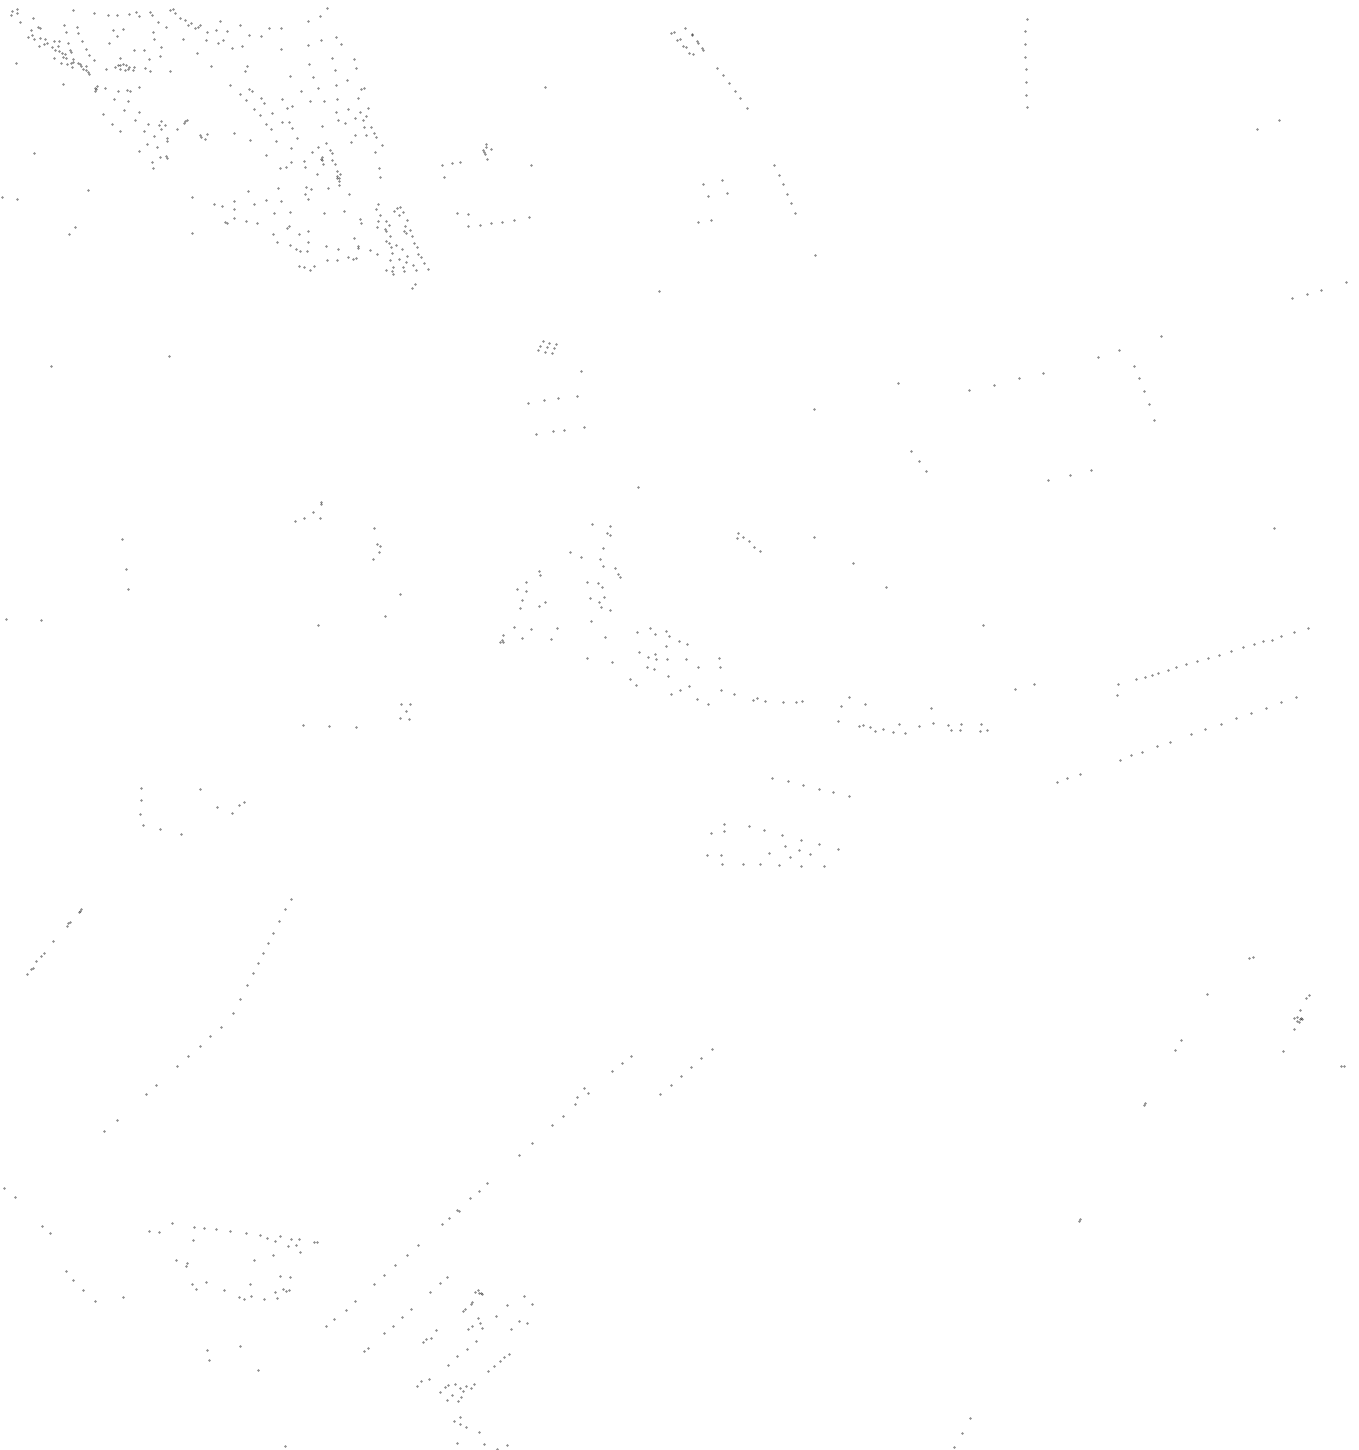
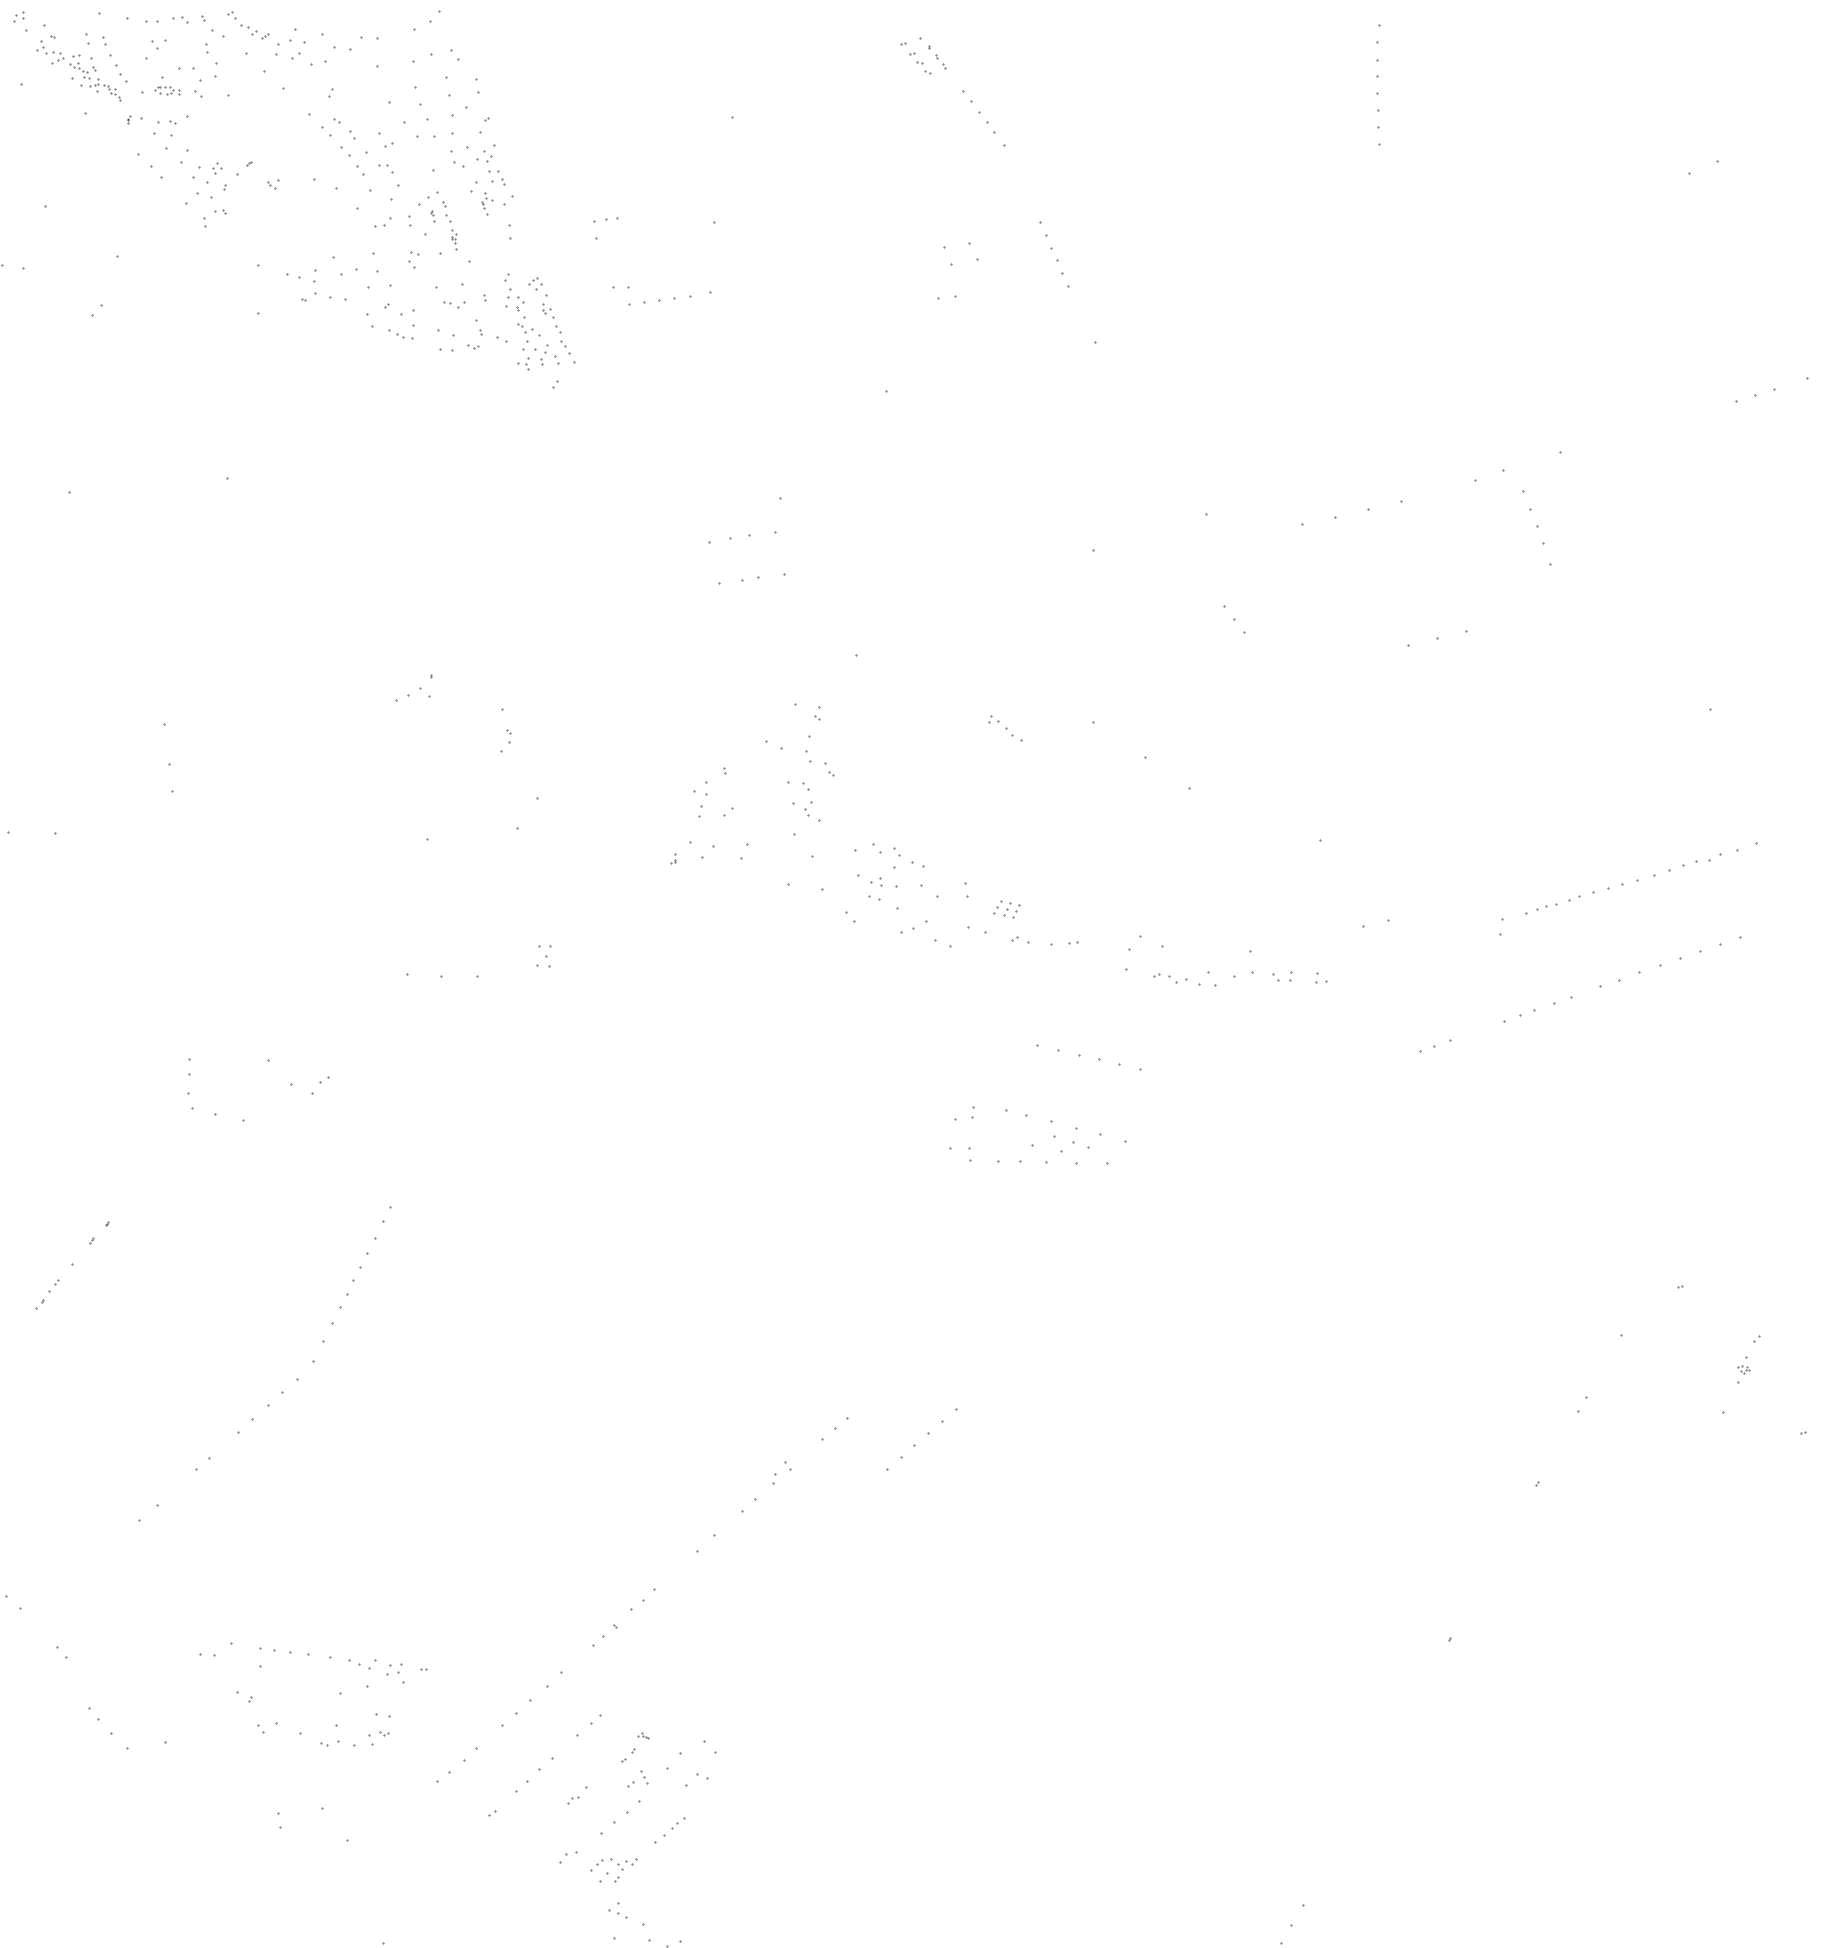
part: (487, 151) -> (487, 203), moved
part: (307, 268) -> (454, 304), moved
part: (546, 347) -> (1006, 909), moved

